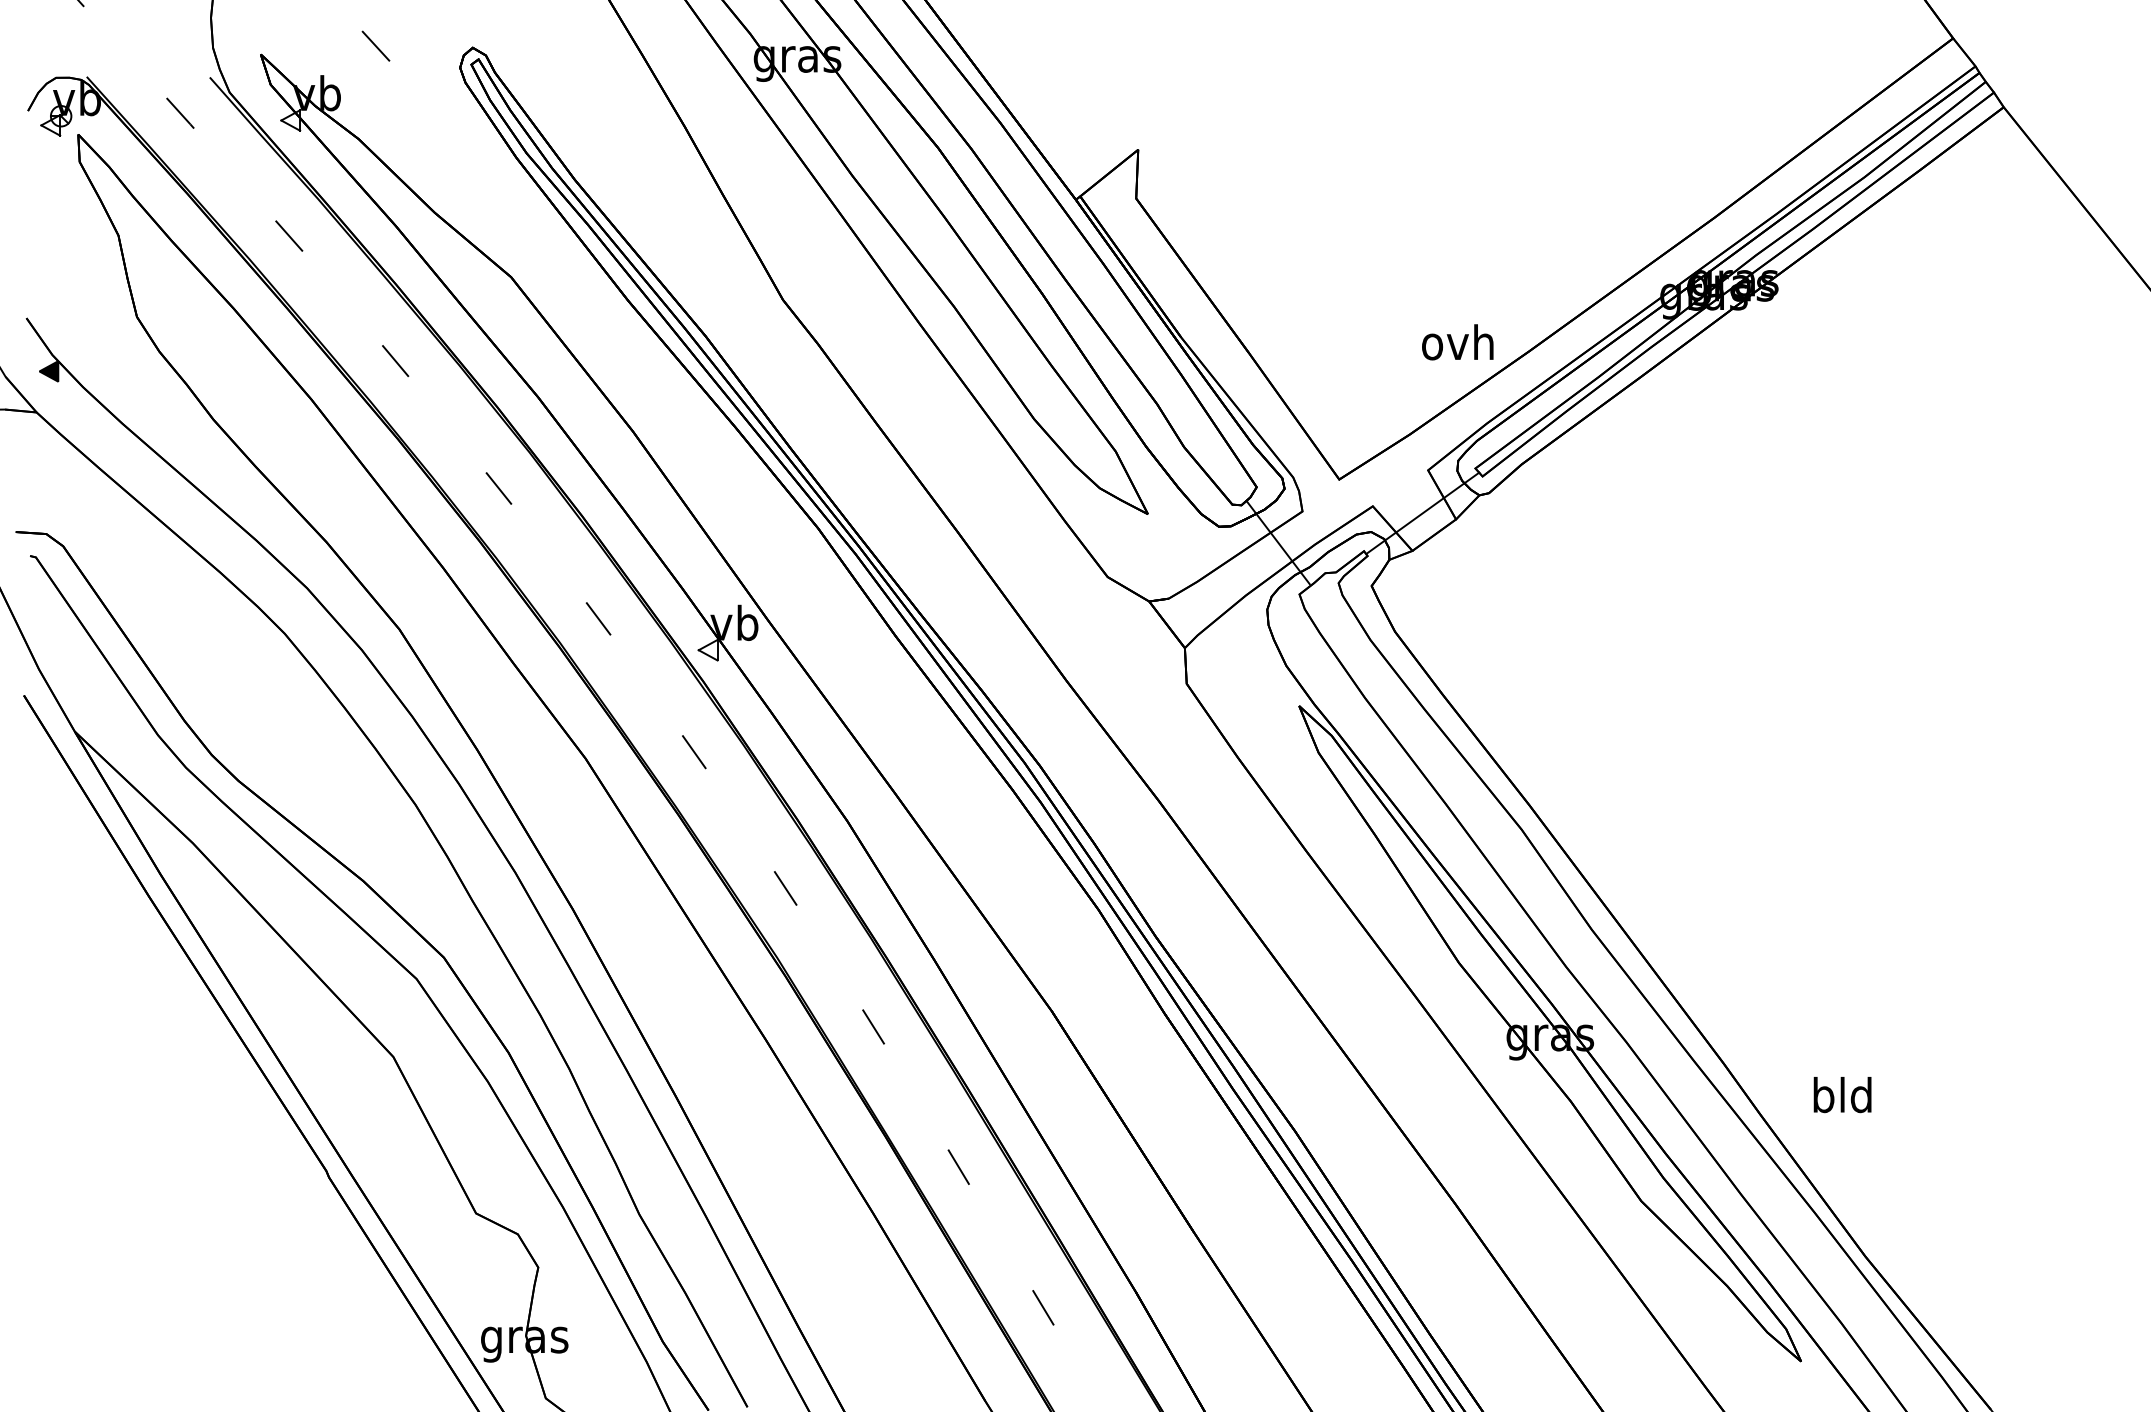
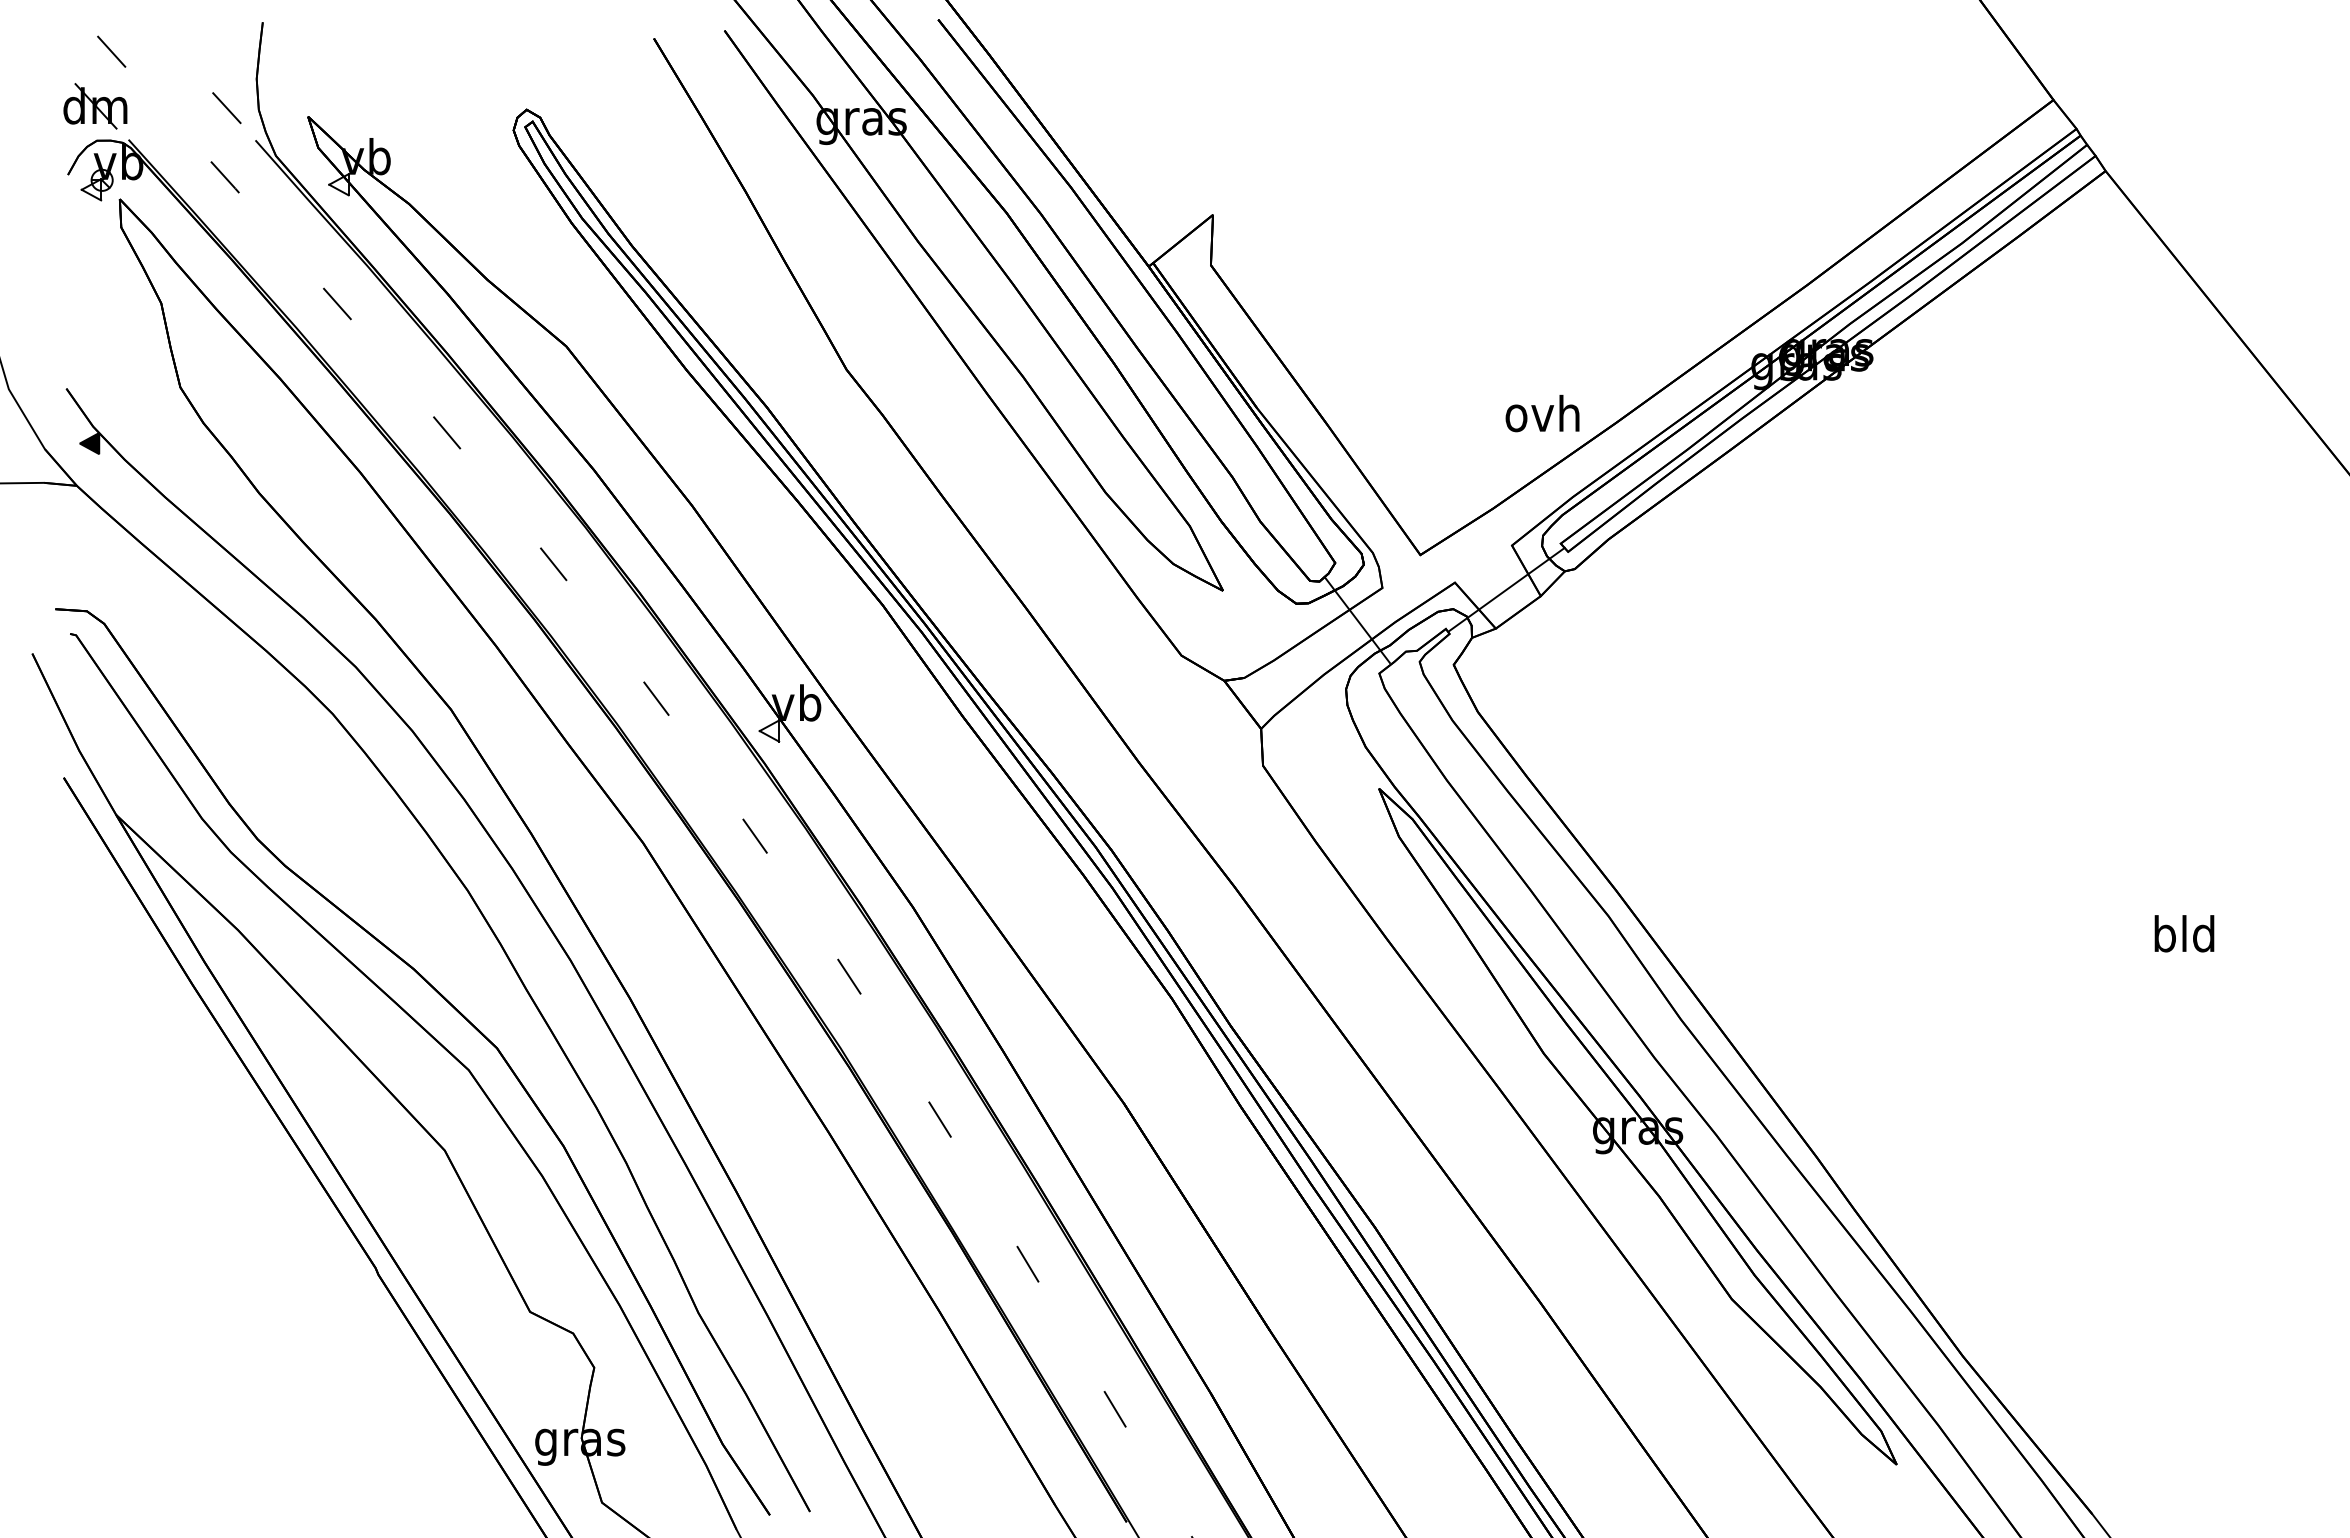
part: (54, 44) -> (95, 106), added
line: (375, 46) -> (226, 108), moved
text: (1842, 1094) -> (2184, 933), moved

